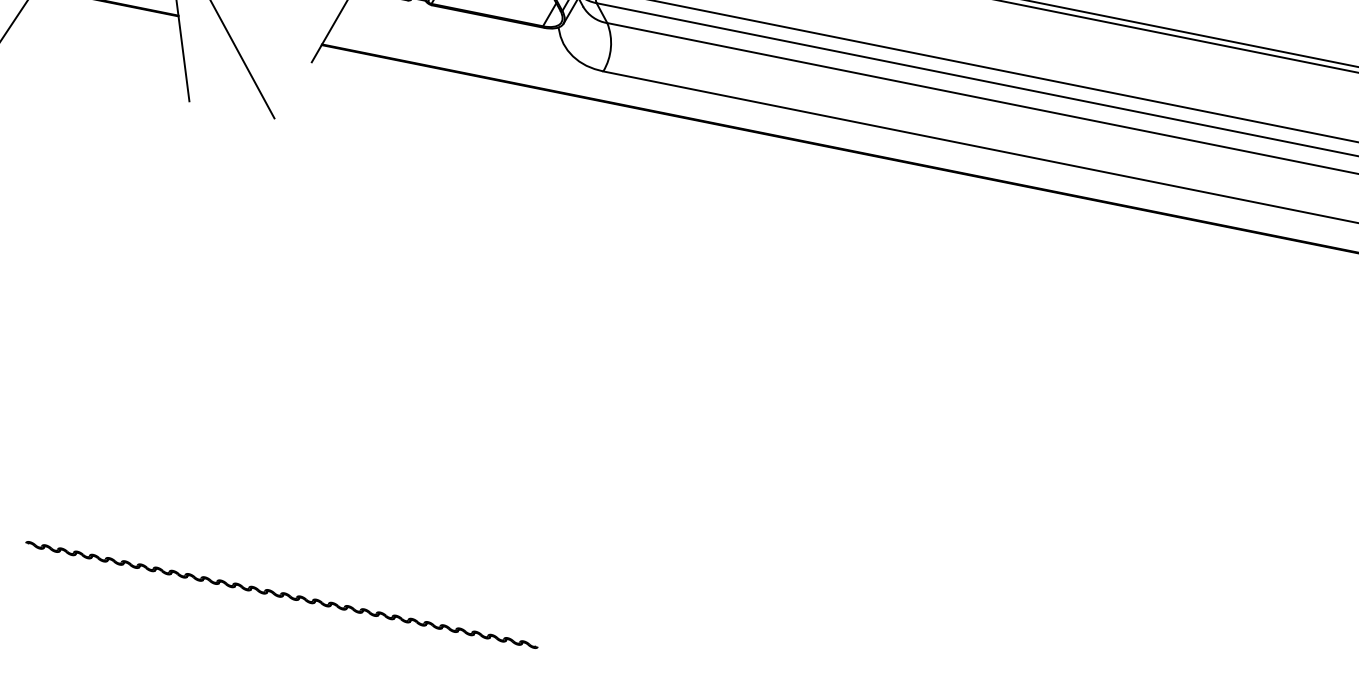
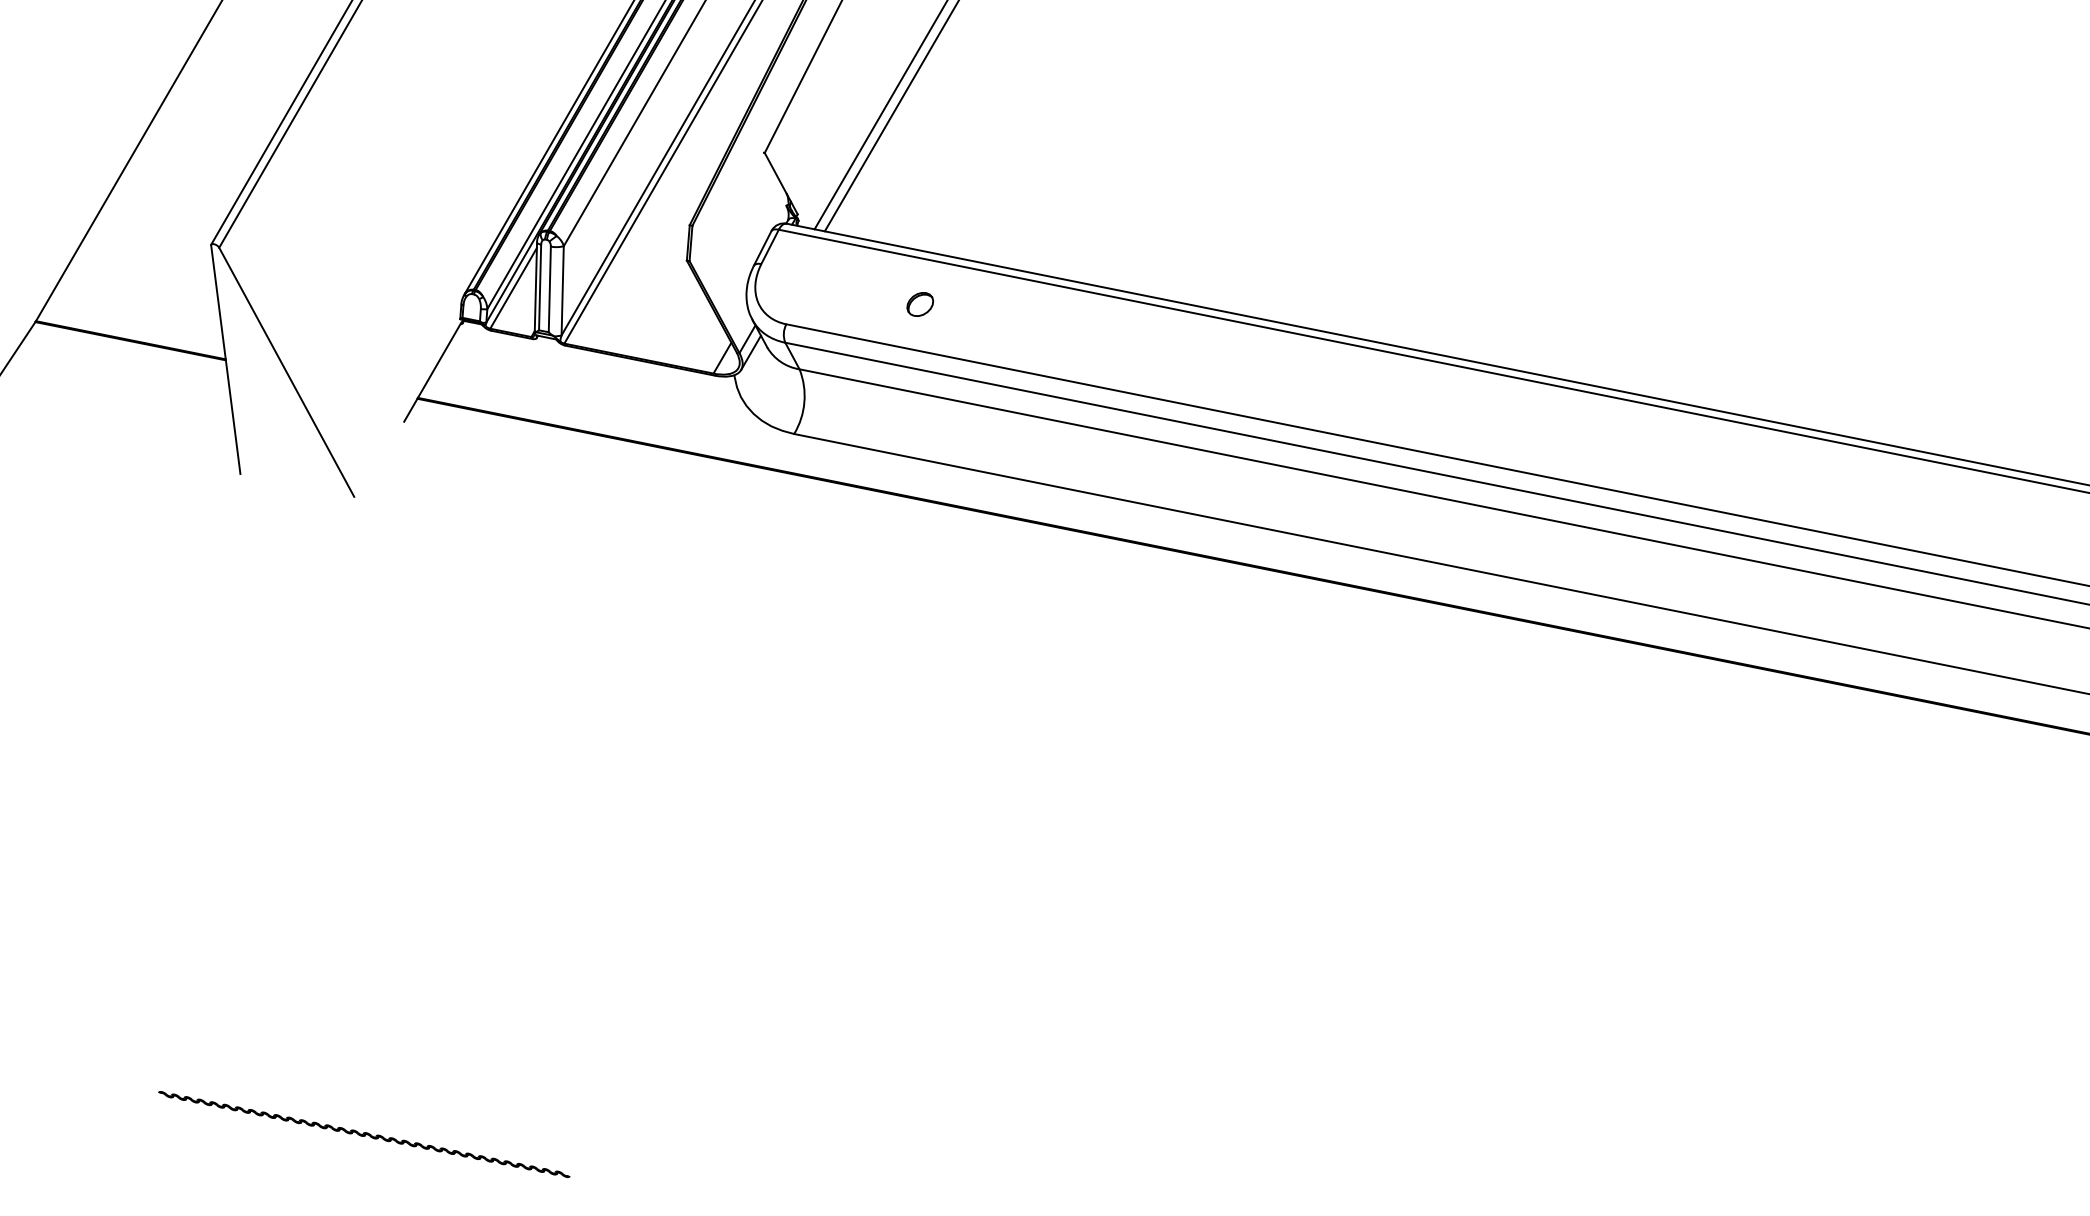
part: (282, 594) -> (364, 1134), size x0.6

